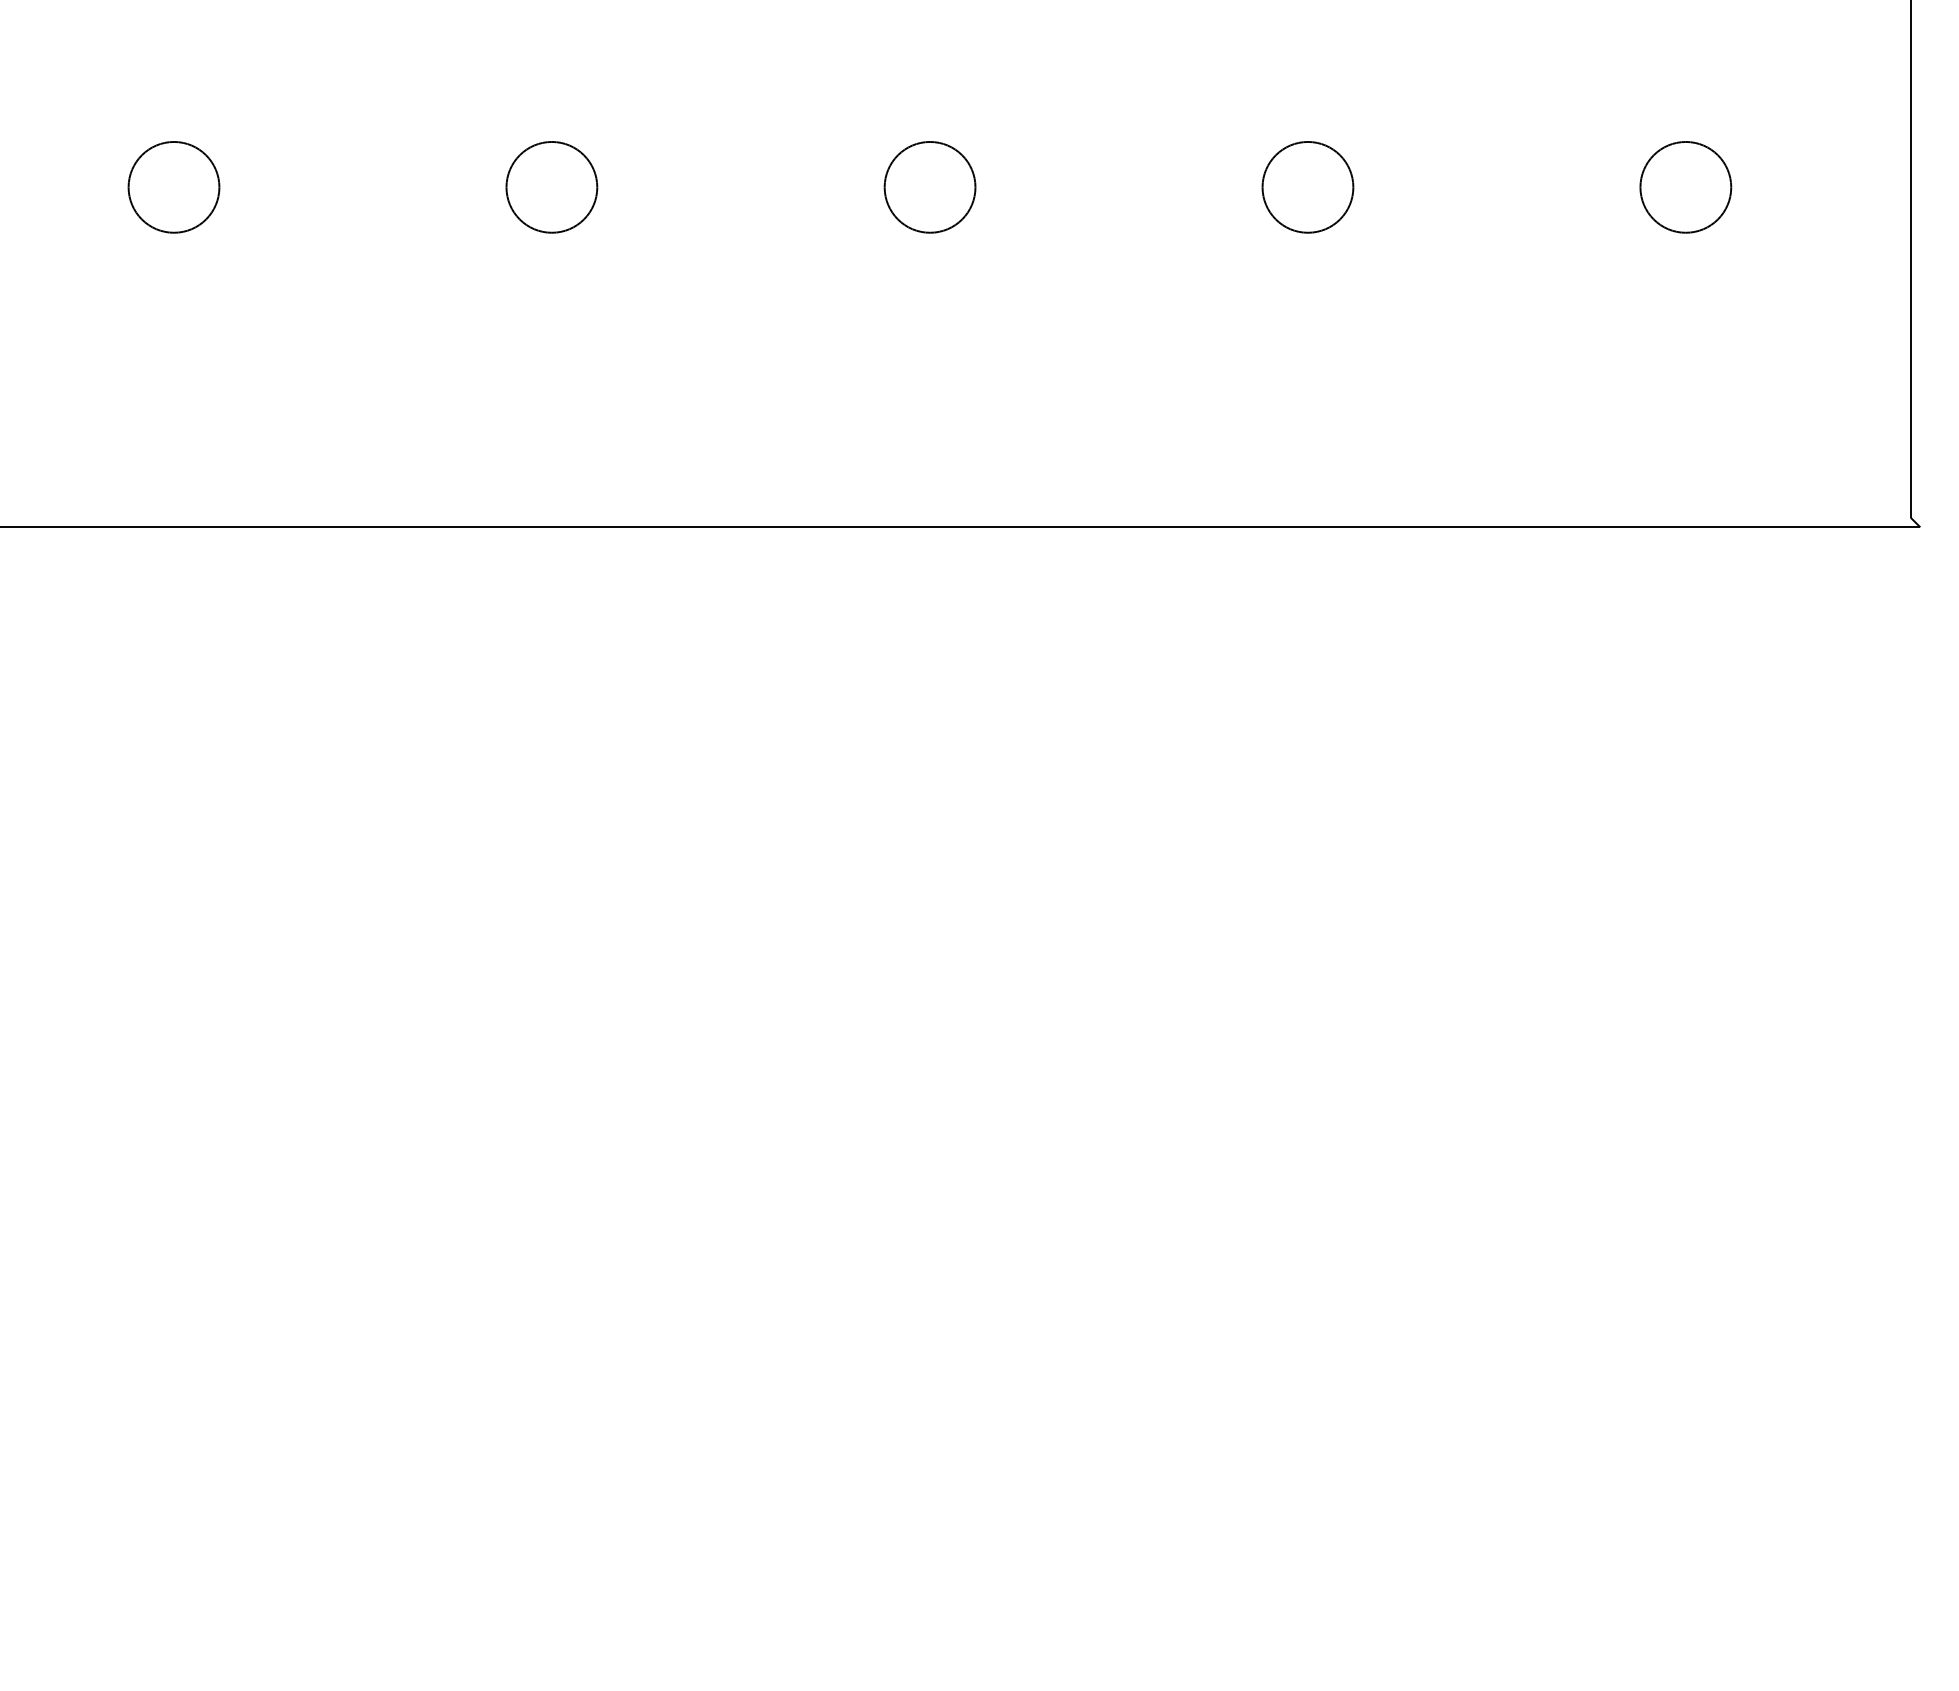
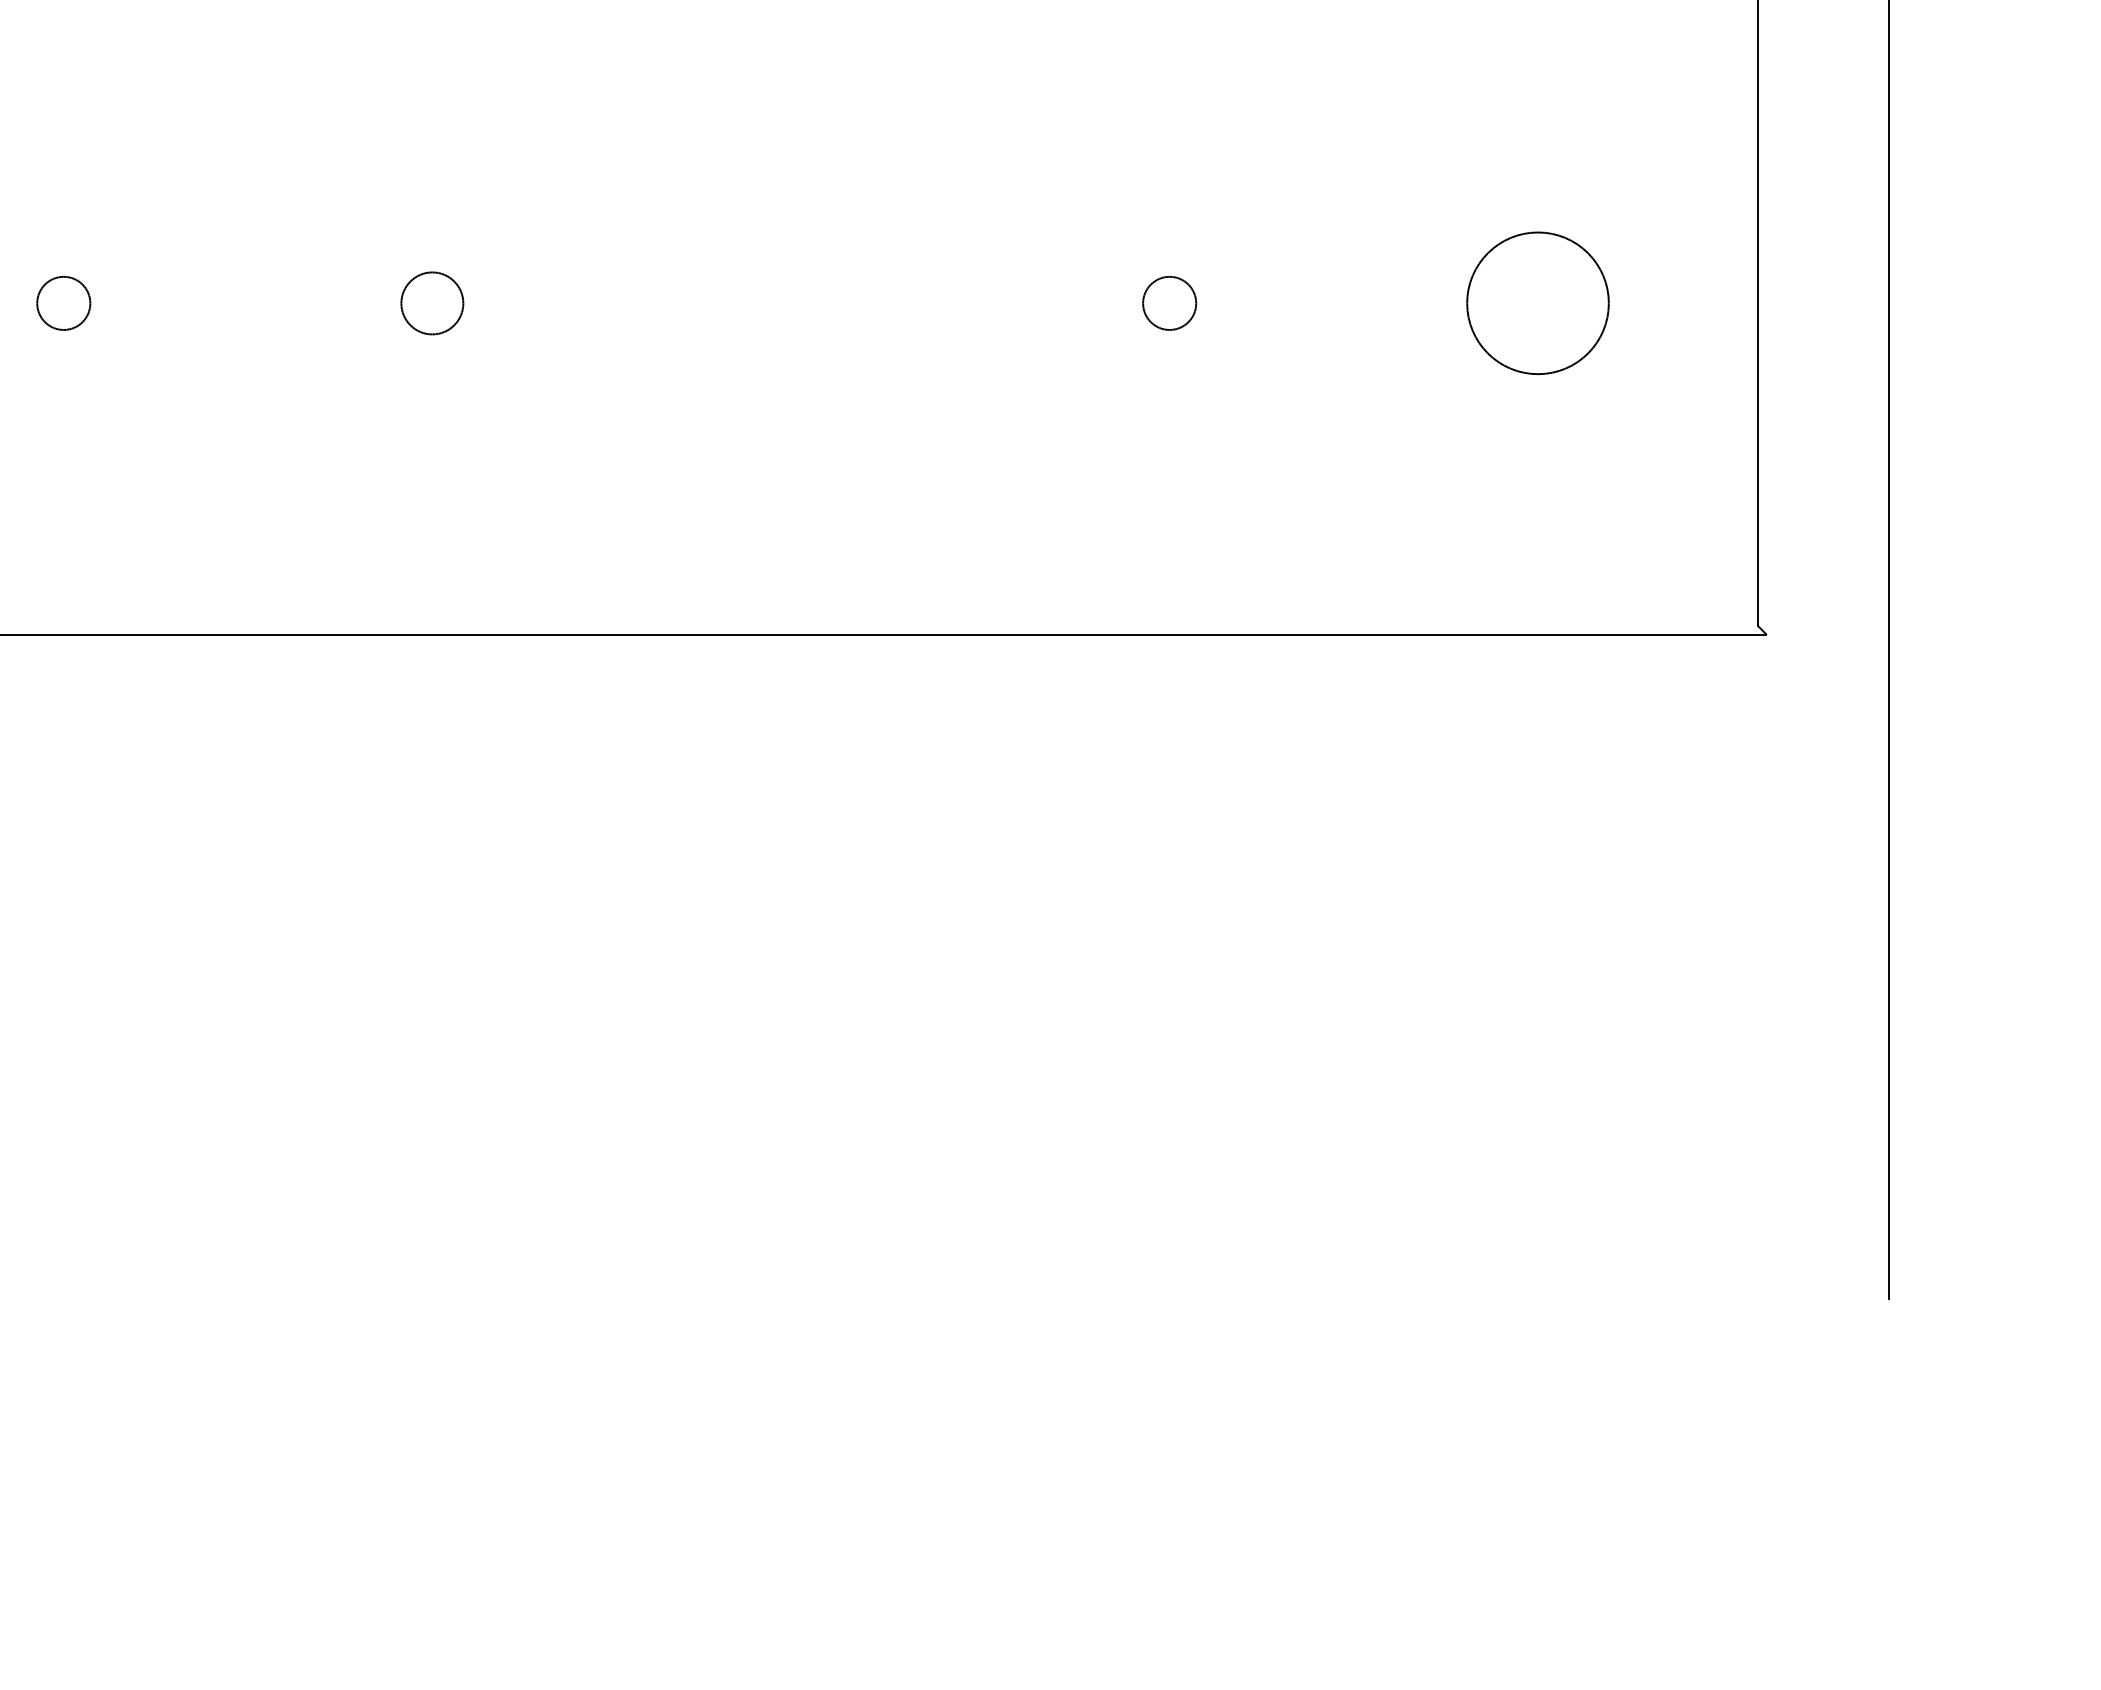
circle: (173, 187) -> (63, 303), size x0.6
circle: (552, 187) -> (432, 303), size x0.7
circle: (930, 187) -> (801, 303), removed
circle: (1307, 187) -> (1169, 303), size x0.6
circle: (1686, 187) -> (1538, 303), size x1.6

